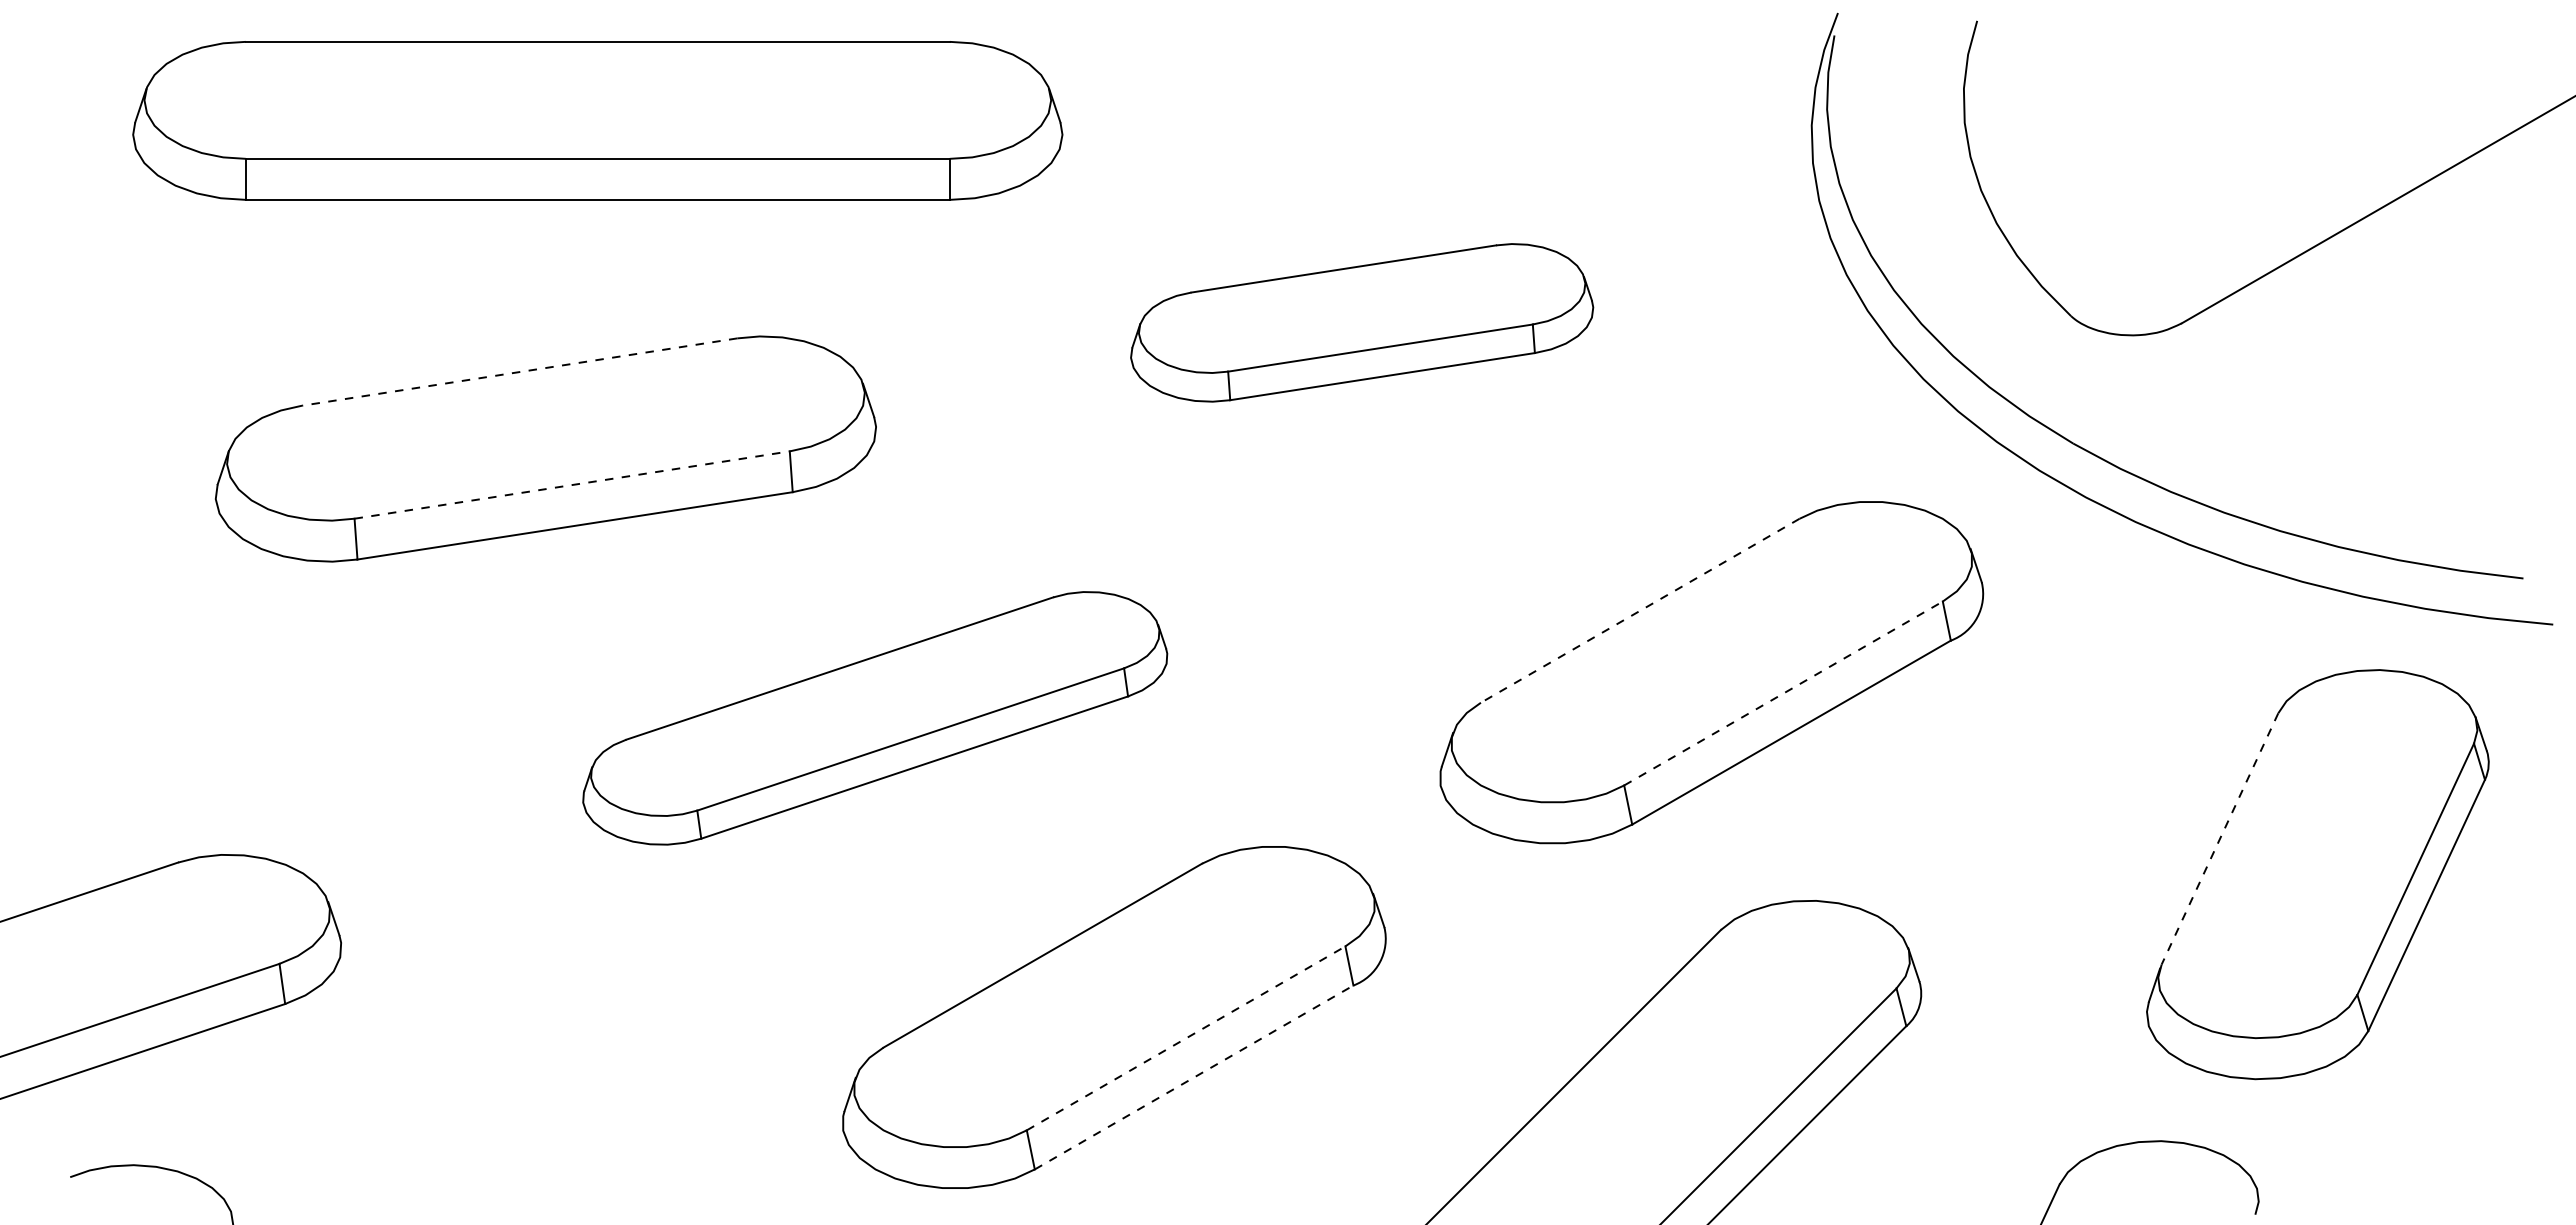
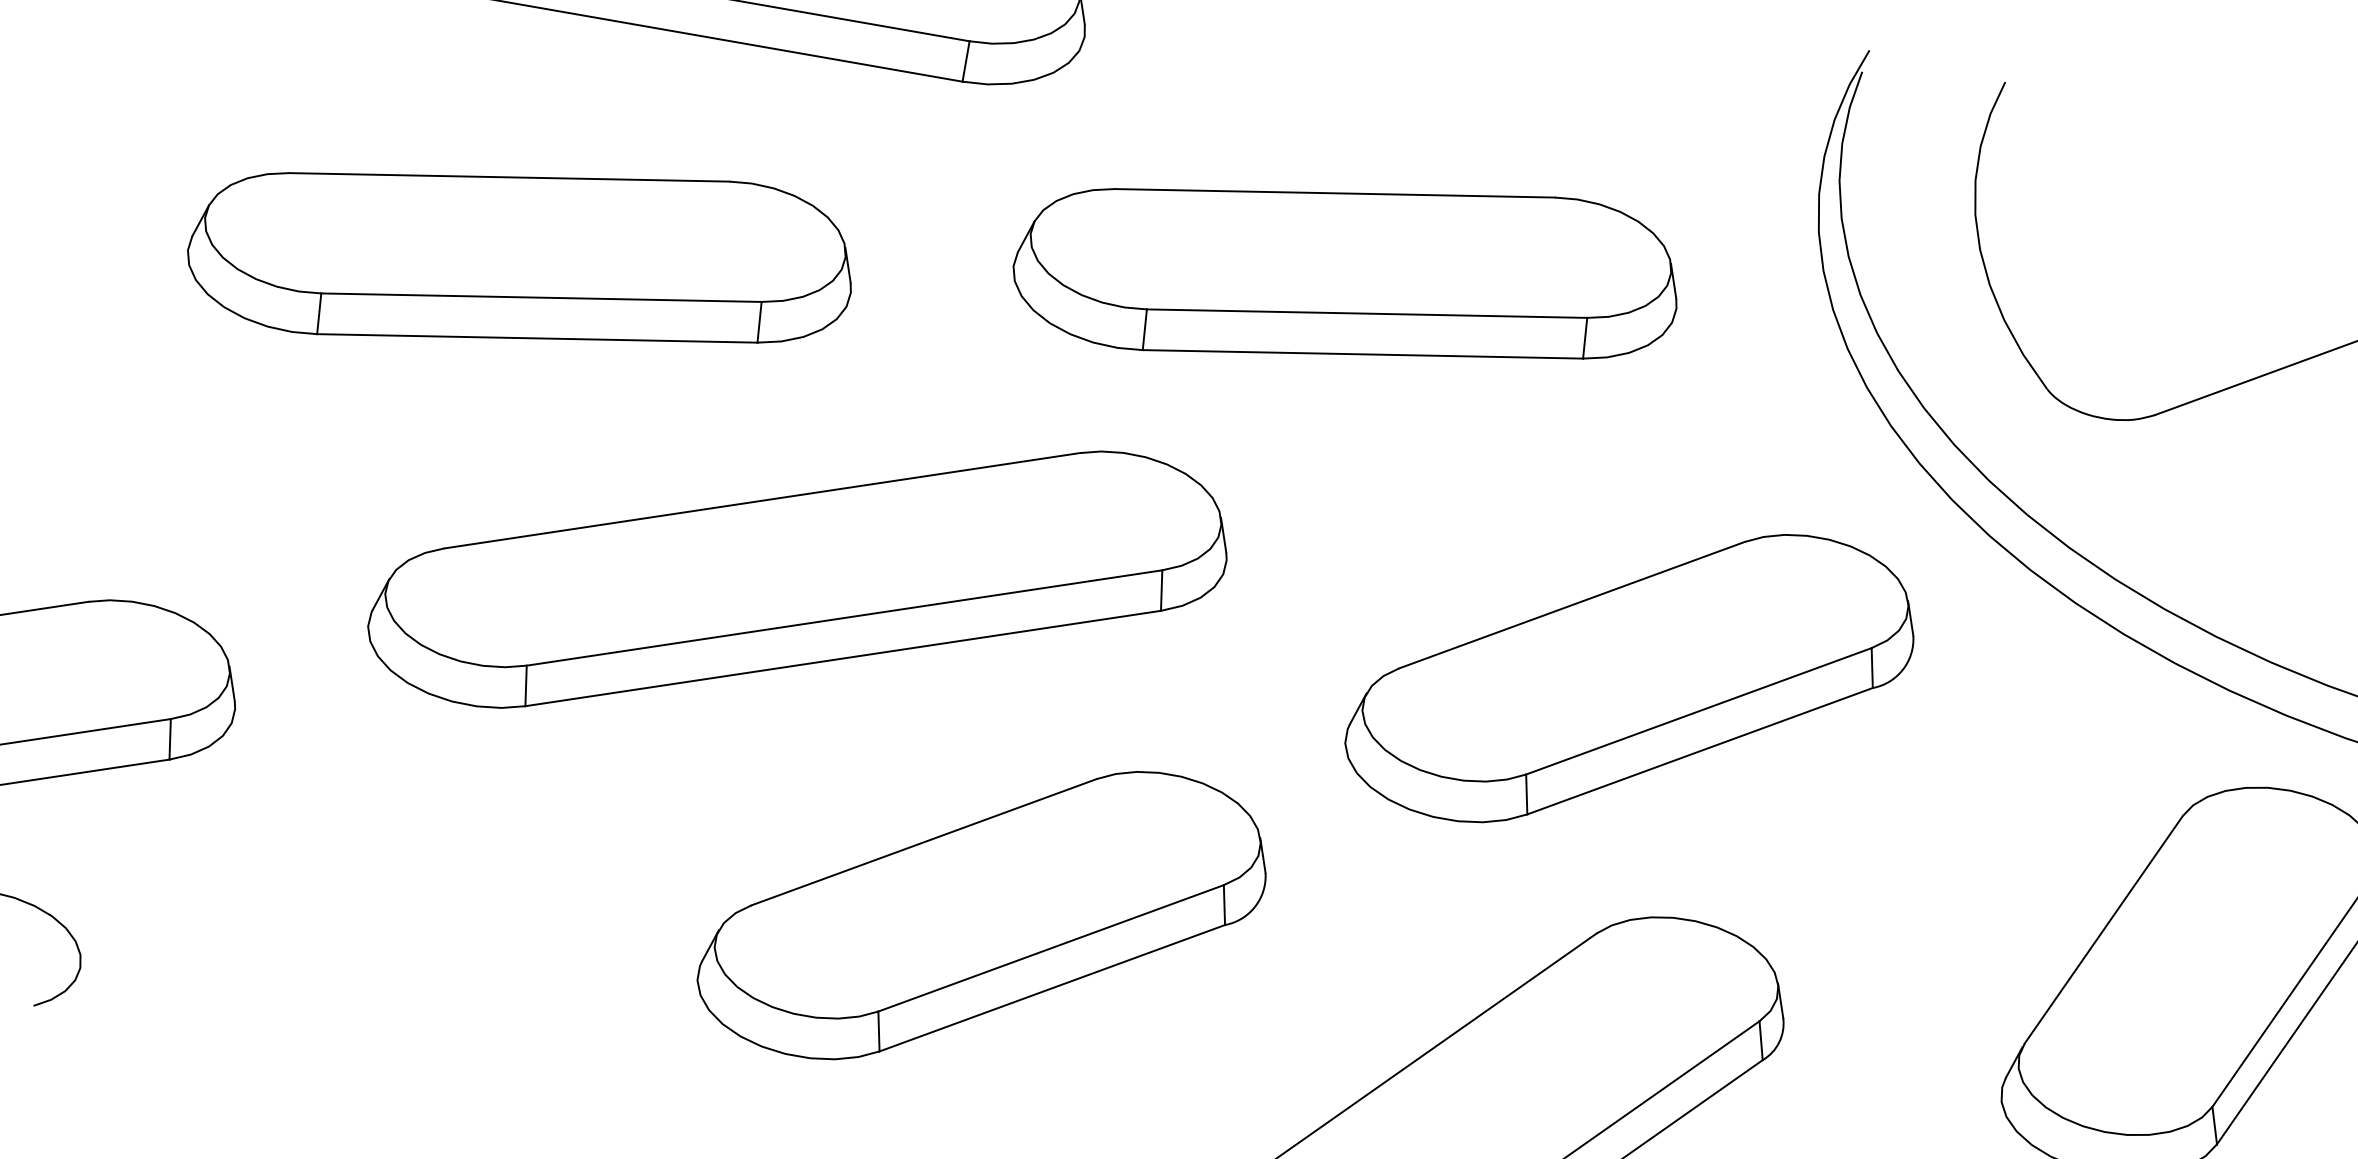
part: (1362, 322) -> (1347, 273), size x1.43
line: (519, 372) -> (508, 177), dashed -> solid
line: (572, 484) -> (541, 297), dashed -> solid
line: (1640, 610) -> (1572, 604), dashed -> solid
line: (1783, 693) -> (1698, 711), dashed -> solid
part: (875, 718) -> (800, 579), size x1.43
line: (2219, 839) -> (2103, 930), dashed -> solid
line: (1186, 1038) -> (1051, 948), dashed -> solid
line: (1194, 1077) -> (1052, 988), dashed -> solid

